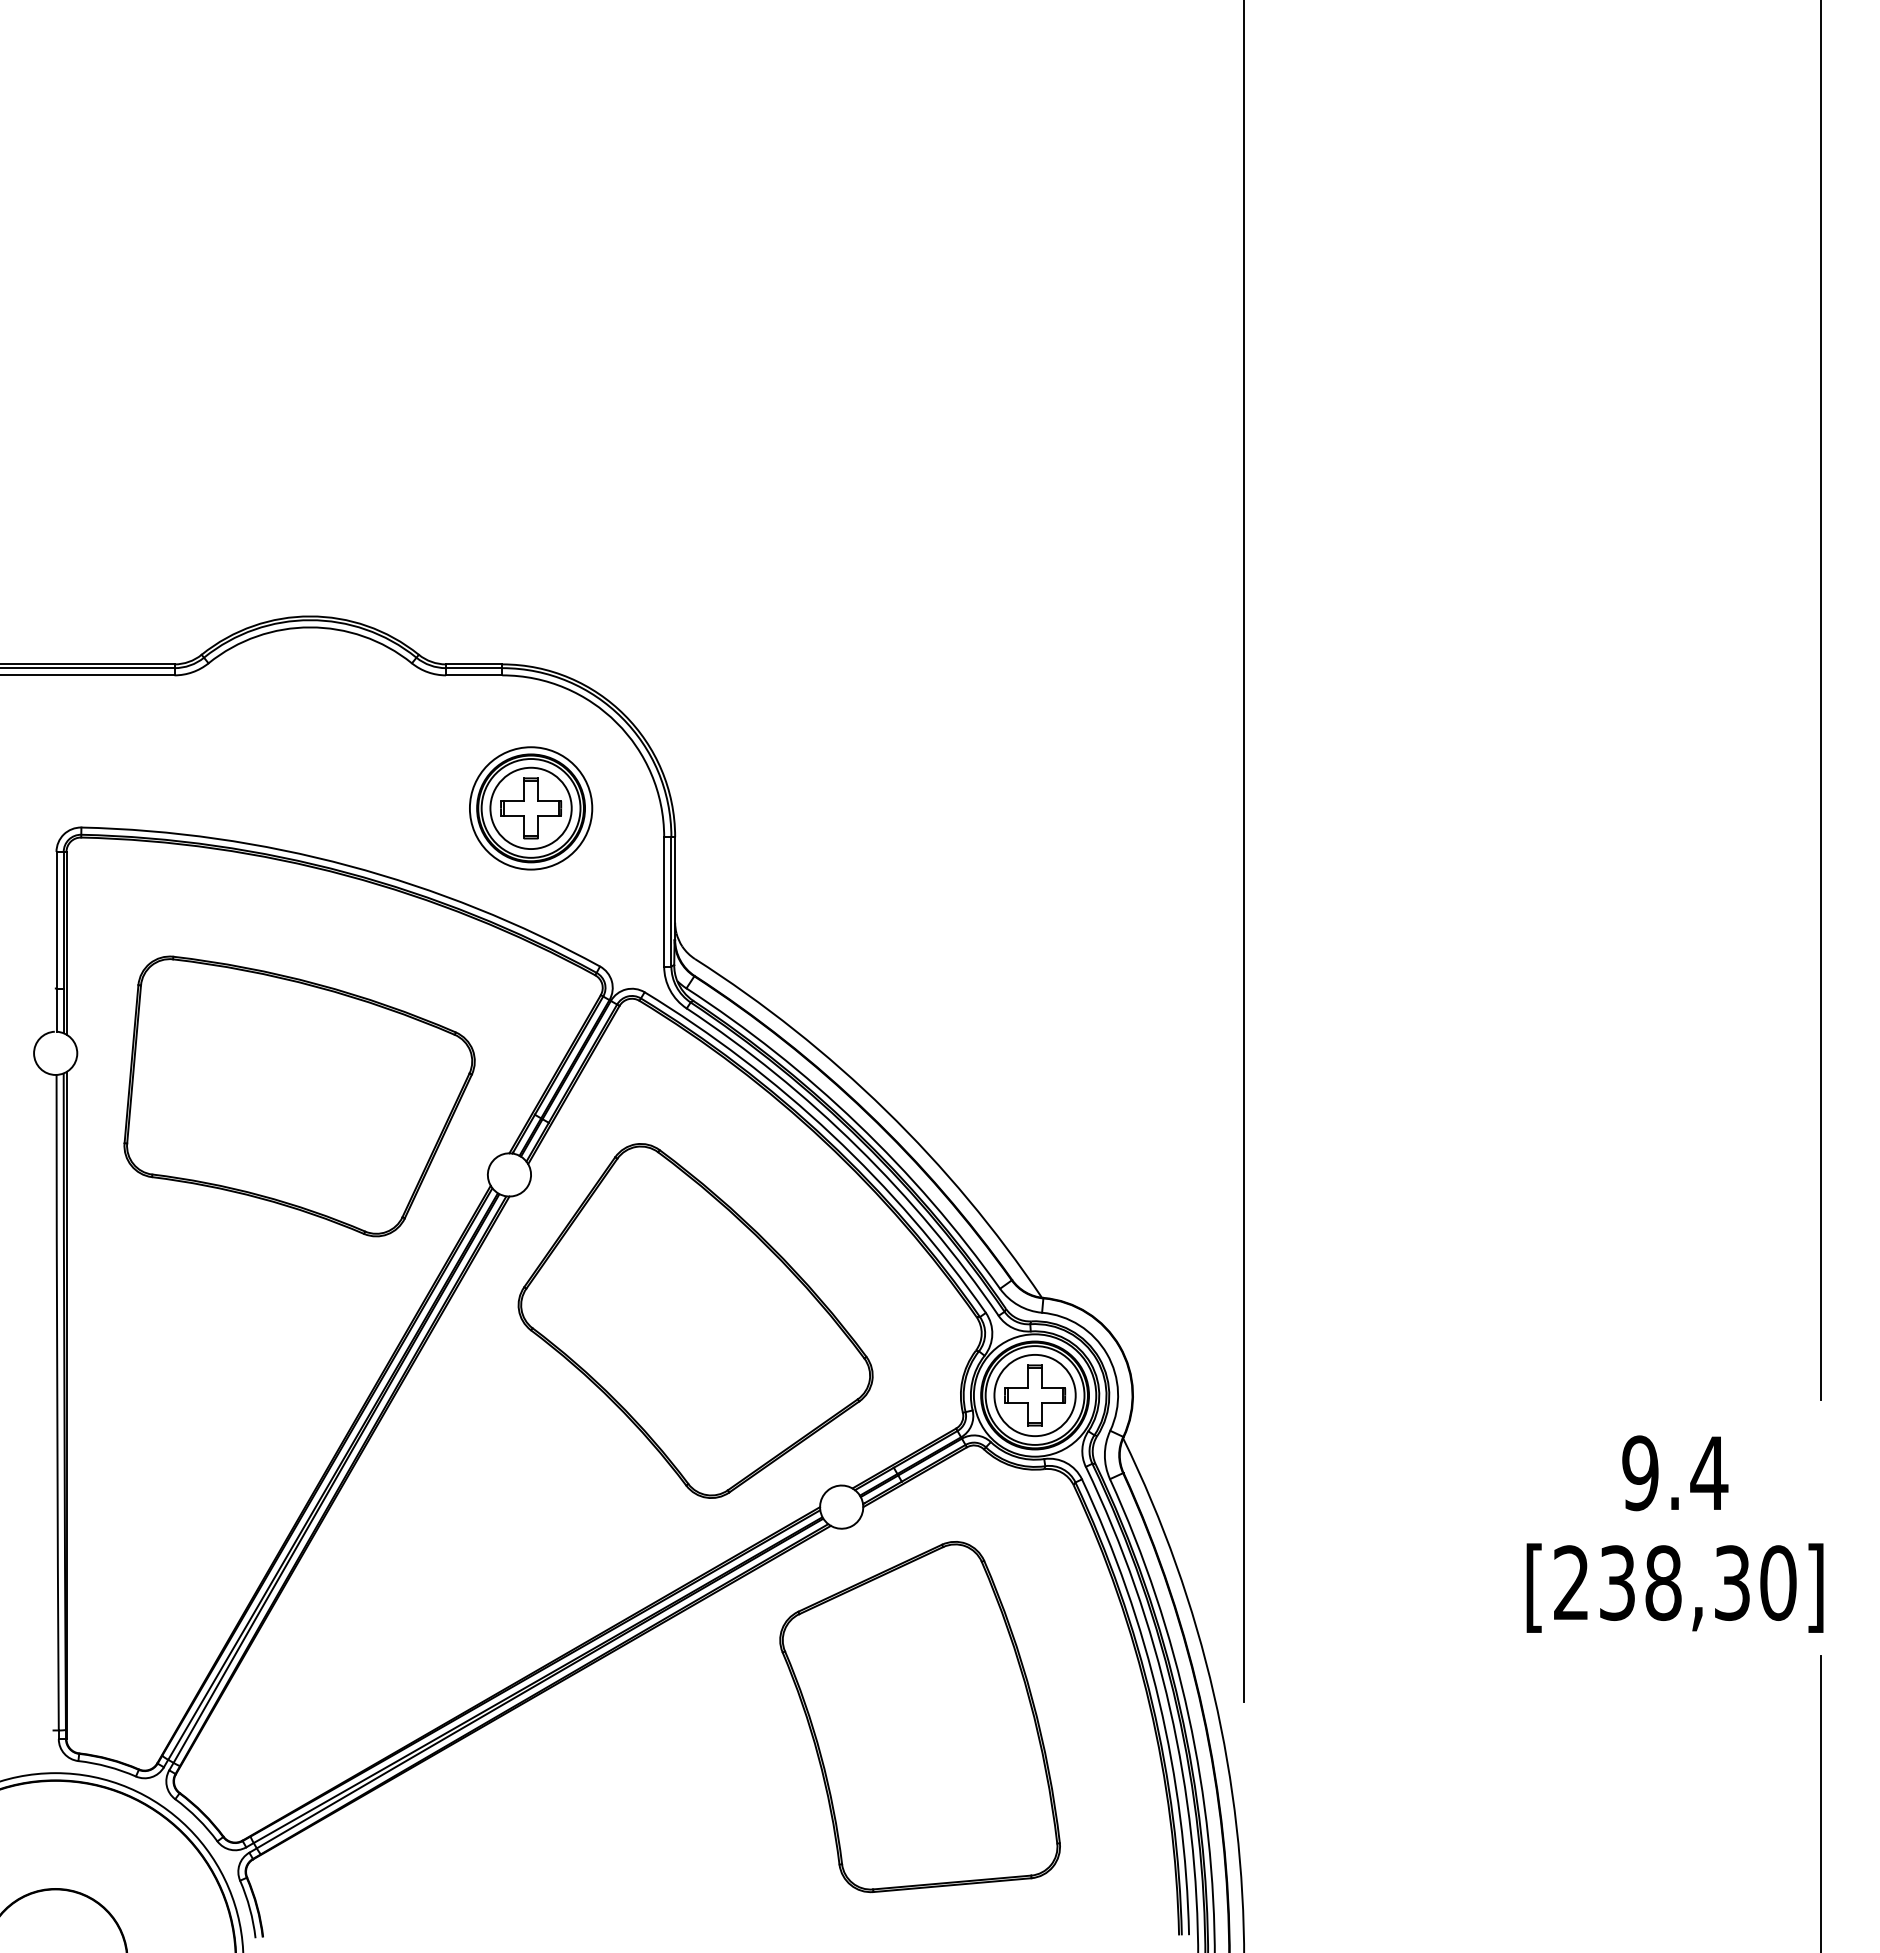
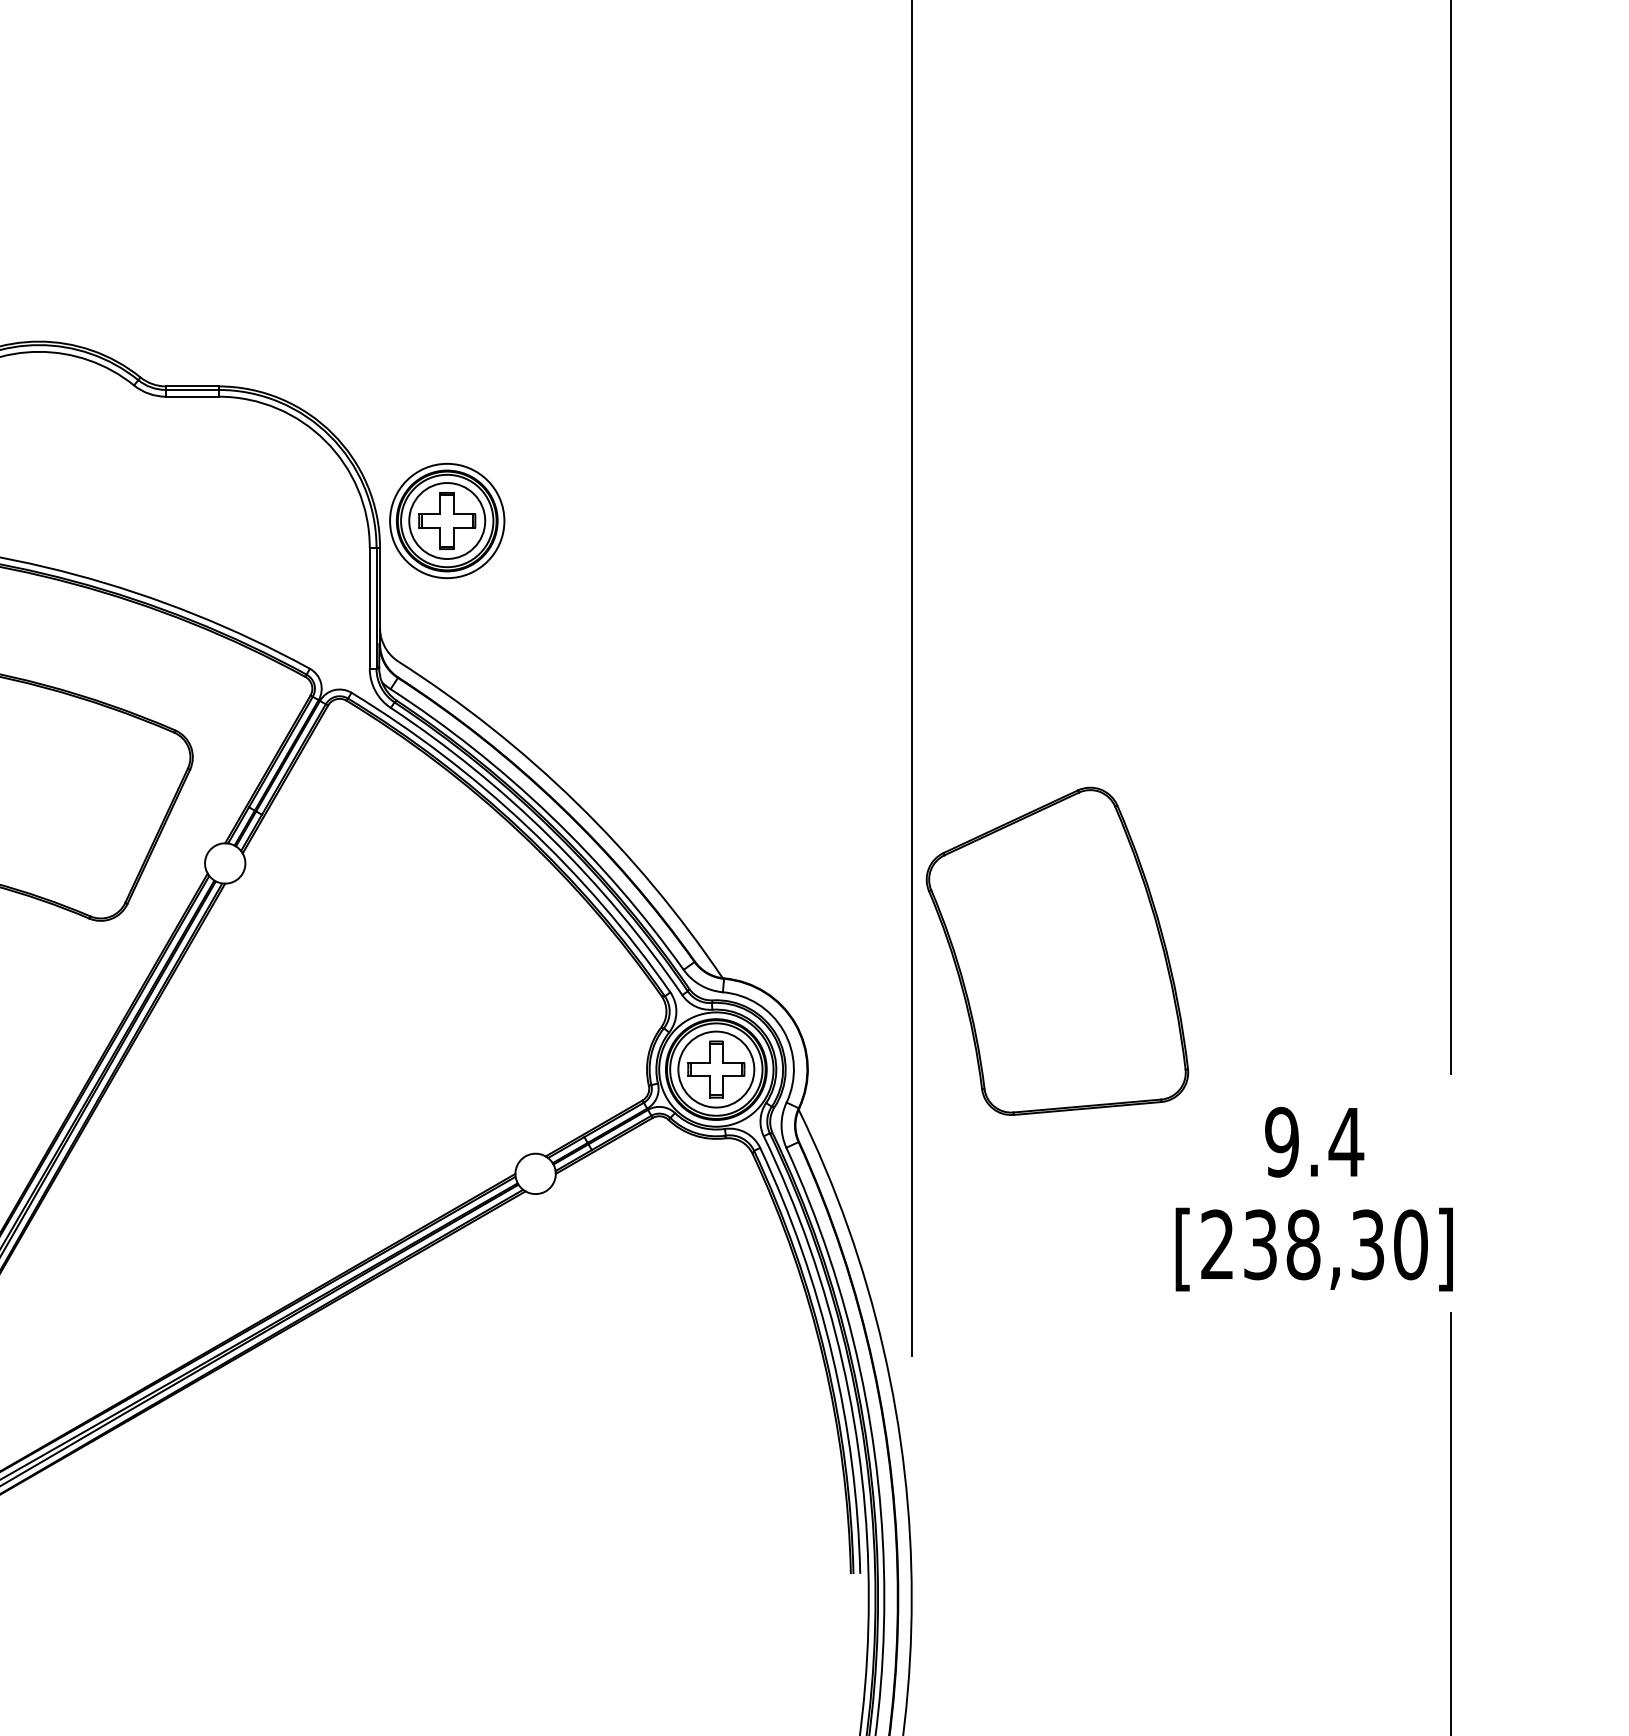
part: (531, 808) -> (447, 521), moved
part: (695, 1320) -> (399, 999), removed
part: (919, 1717) -> (1056, 951), moved

